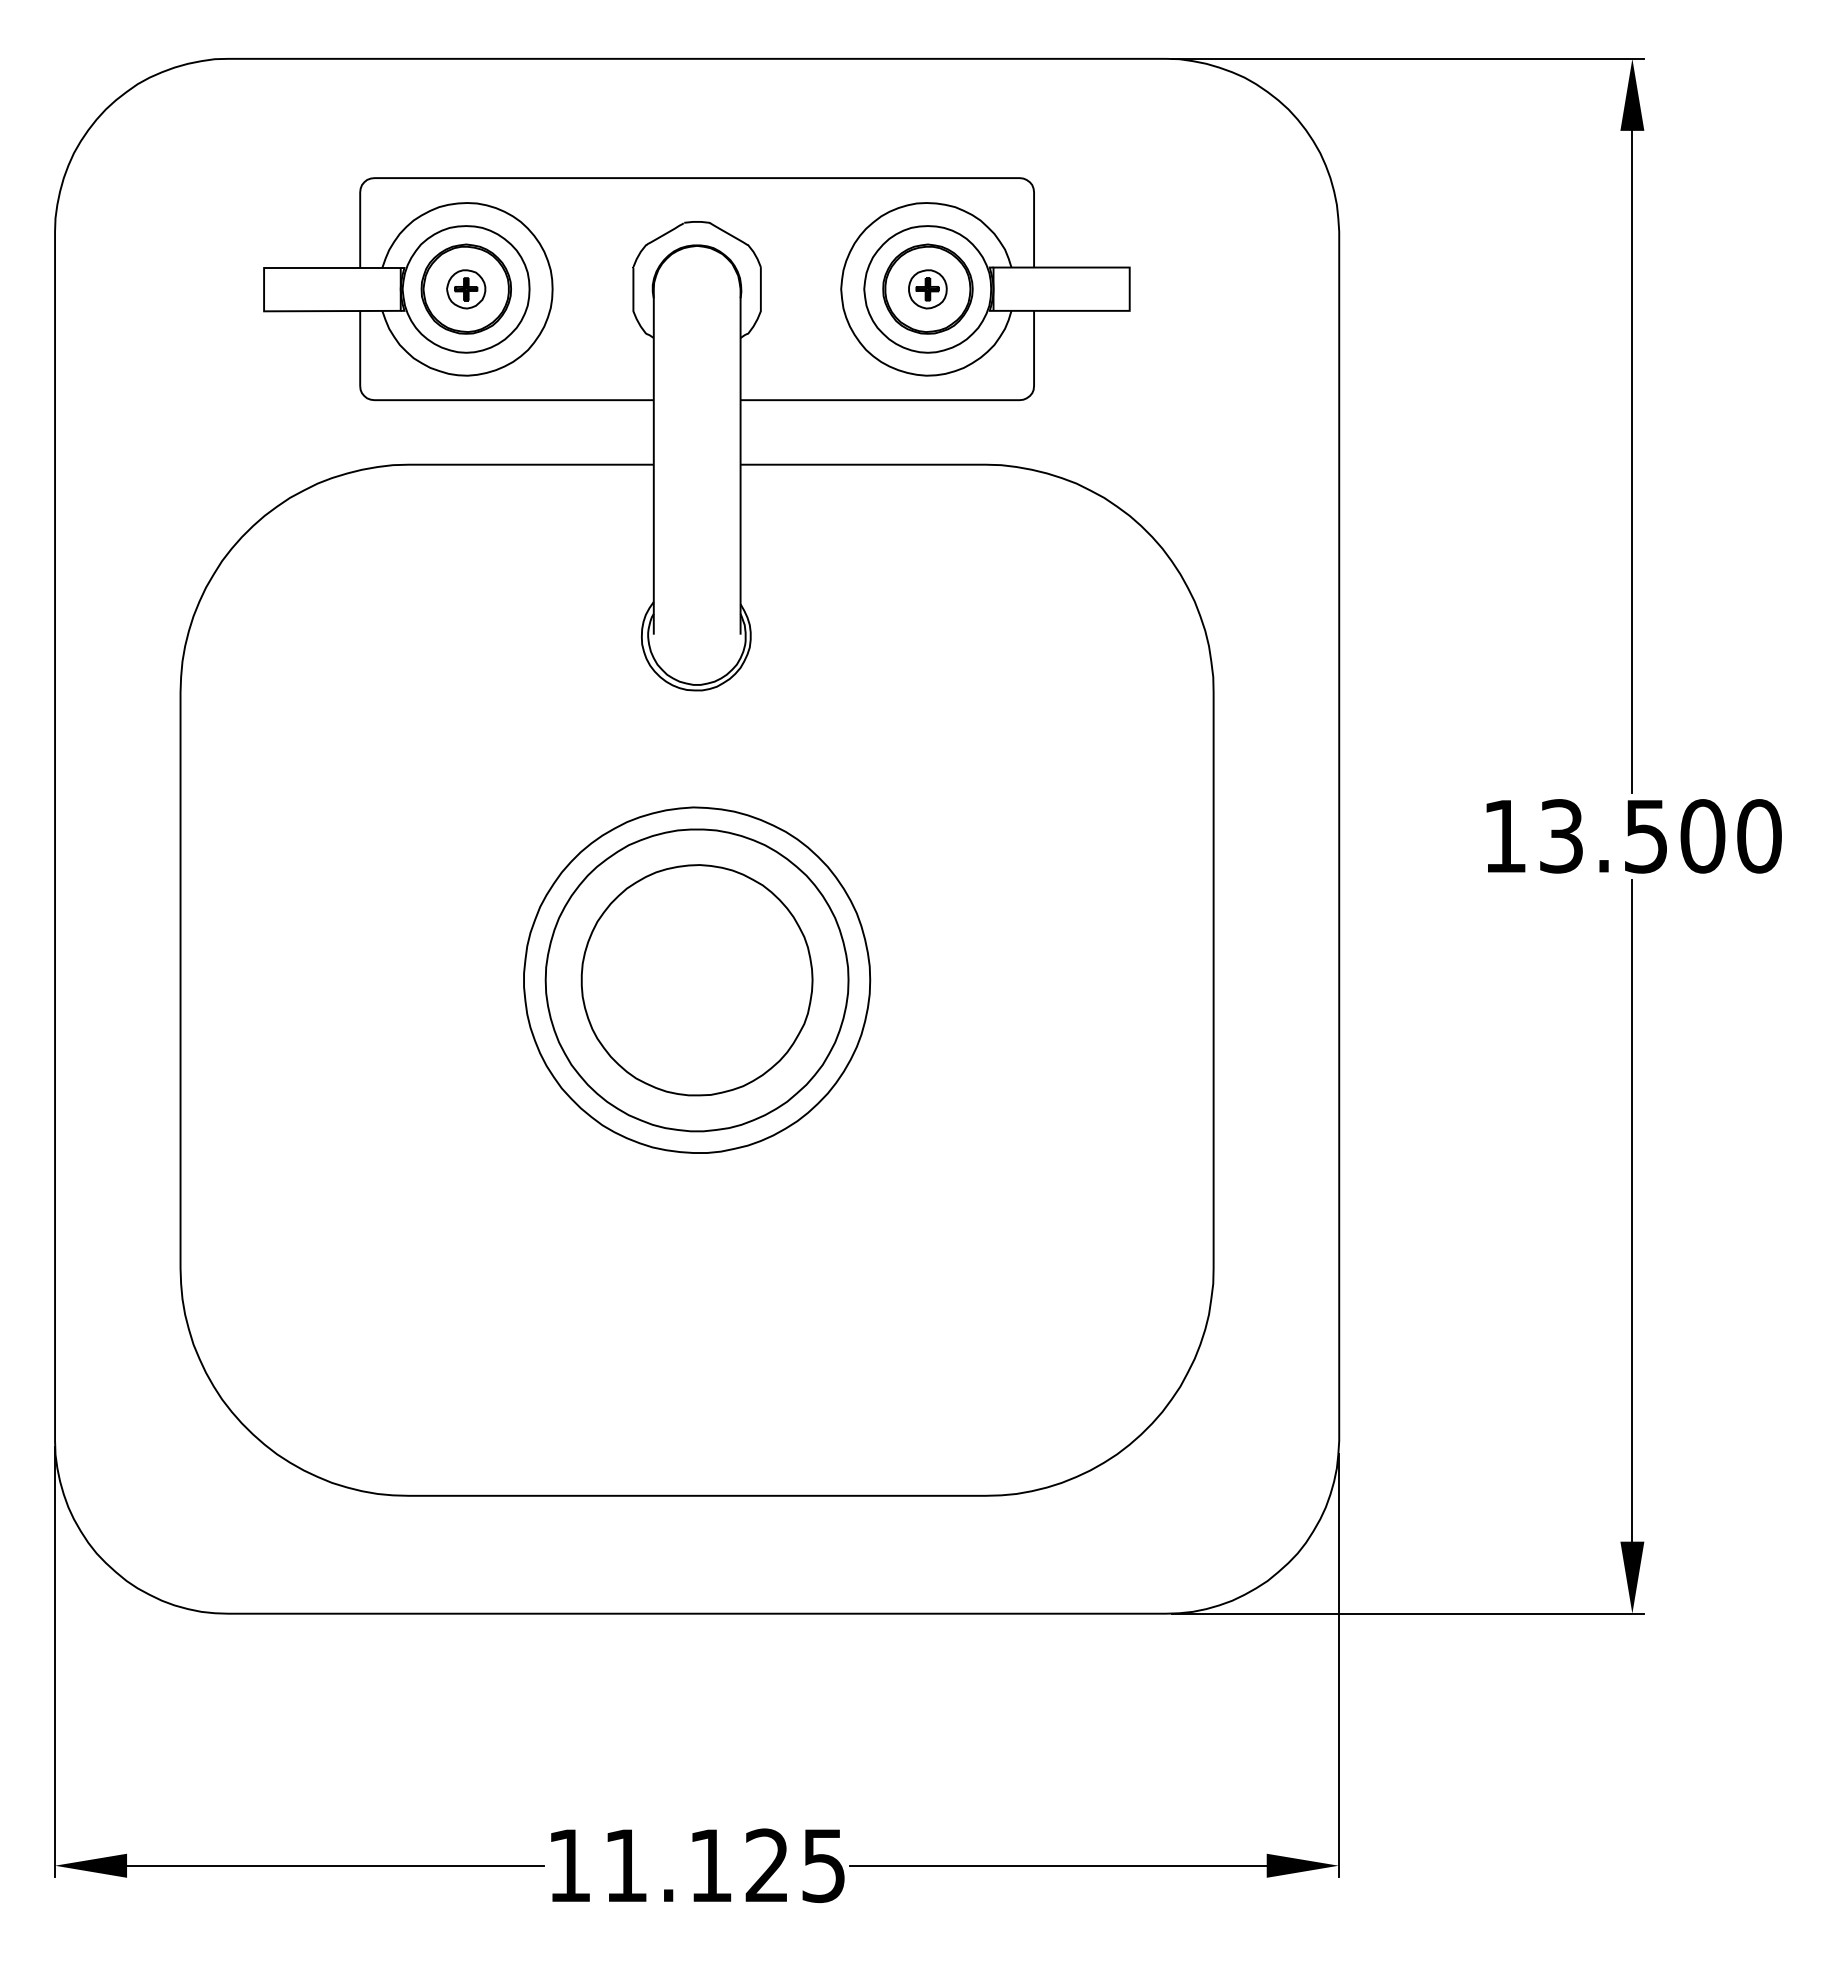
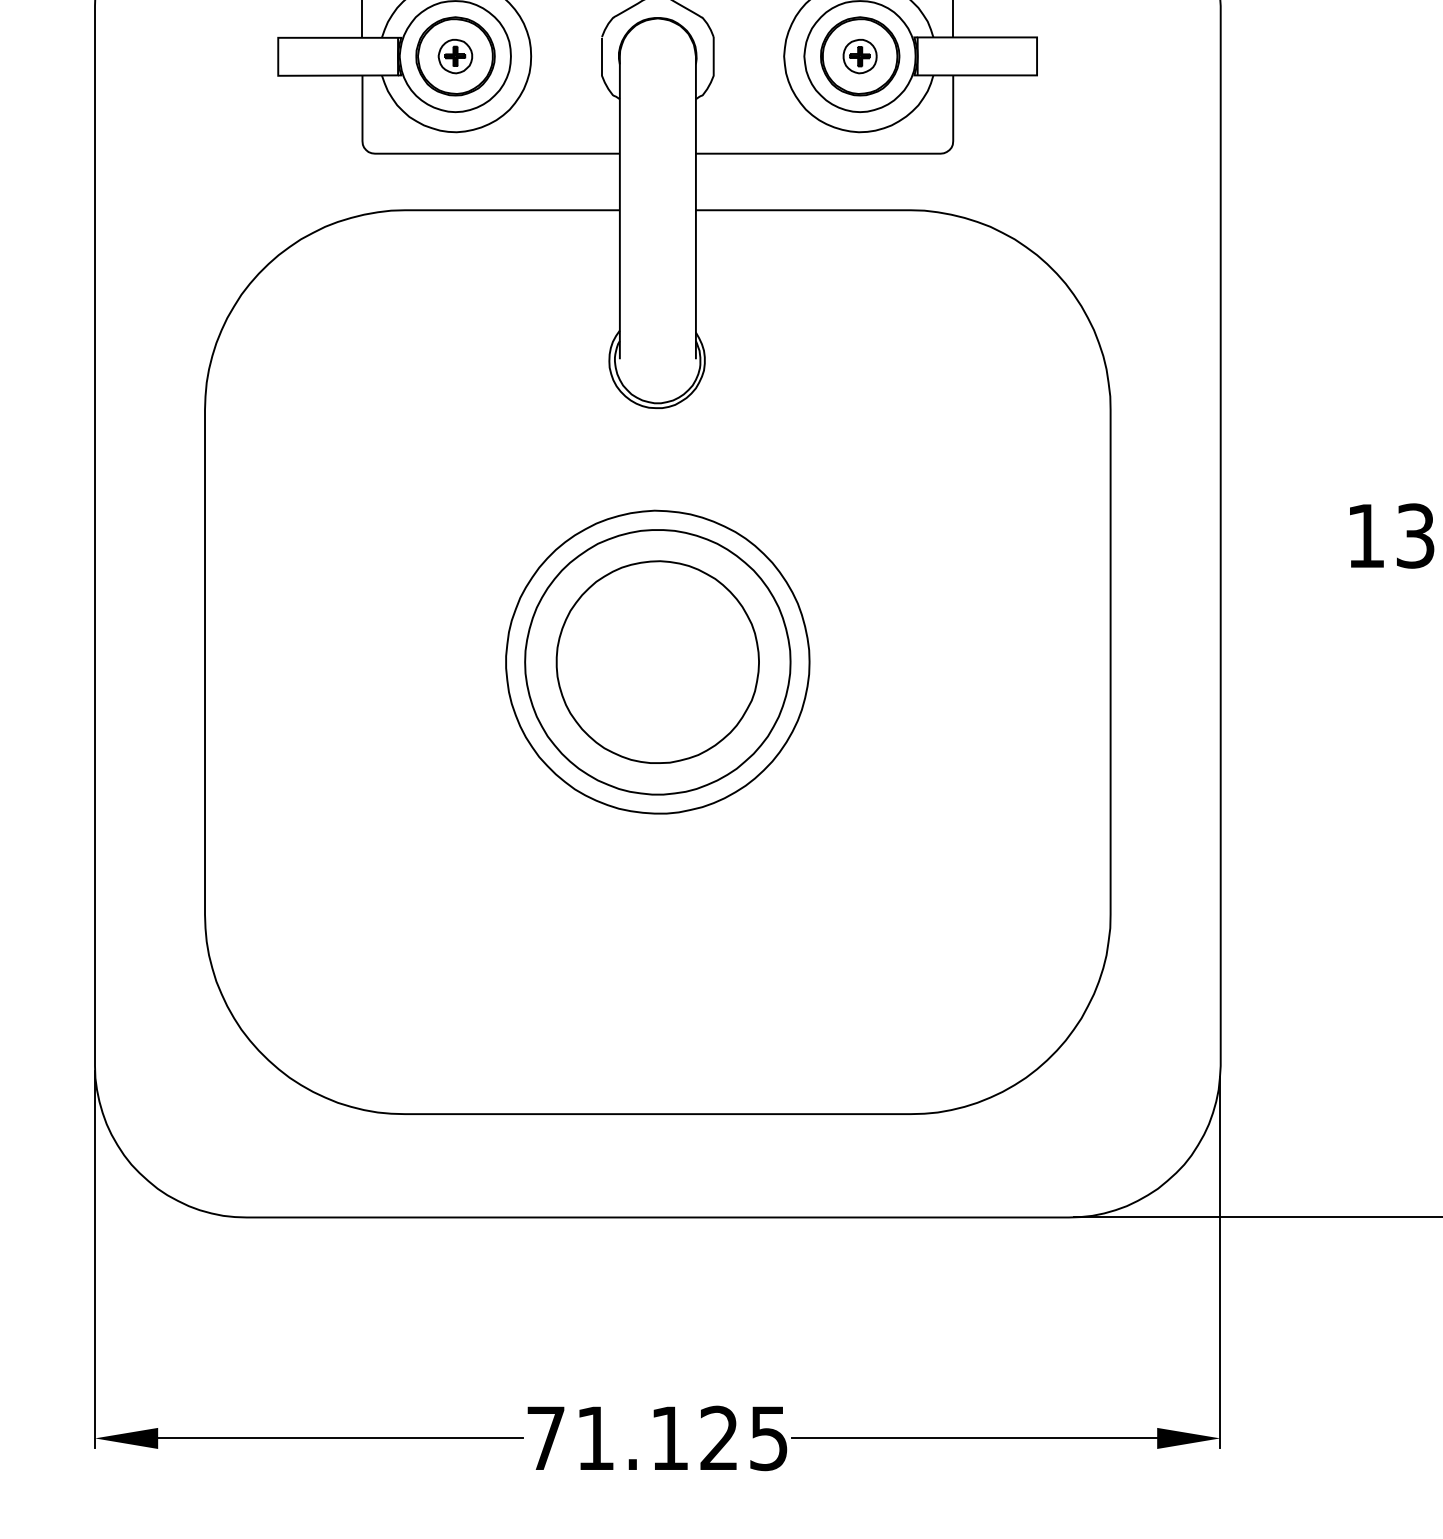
text: (569, 1865) -> (545, 1438), 11.125 -> 71.125

